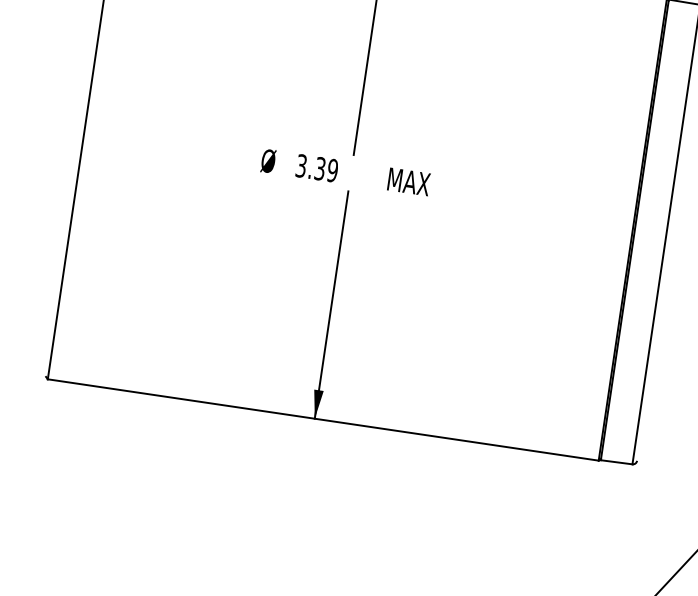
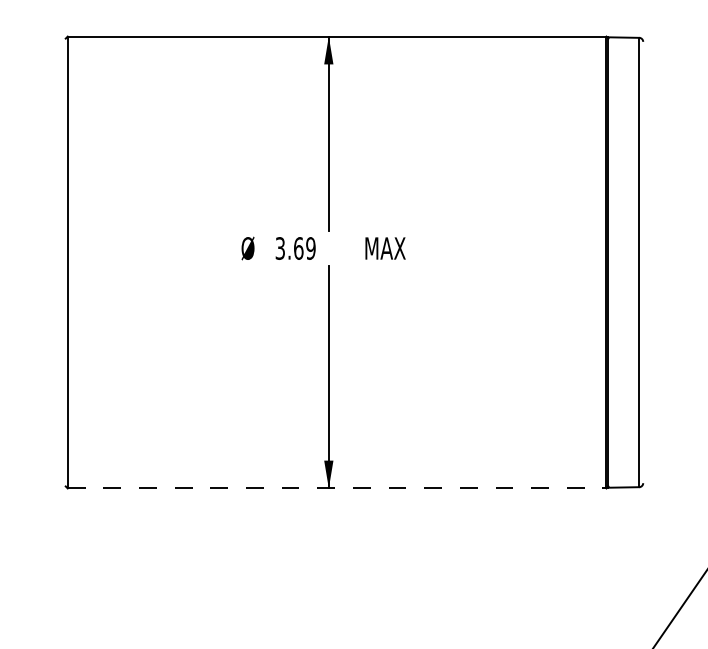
text: (320, 168) -> (298, 248), 3.39 -> 3.69
line: (323, 420) -> (337, 488), solid -> dashed

